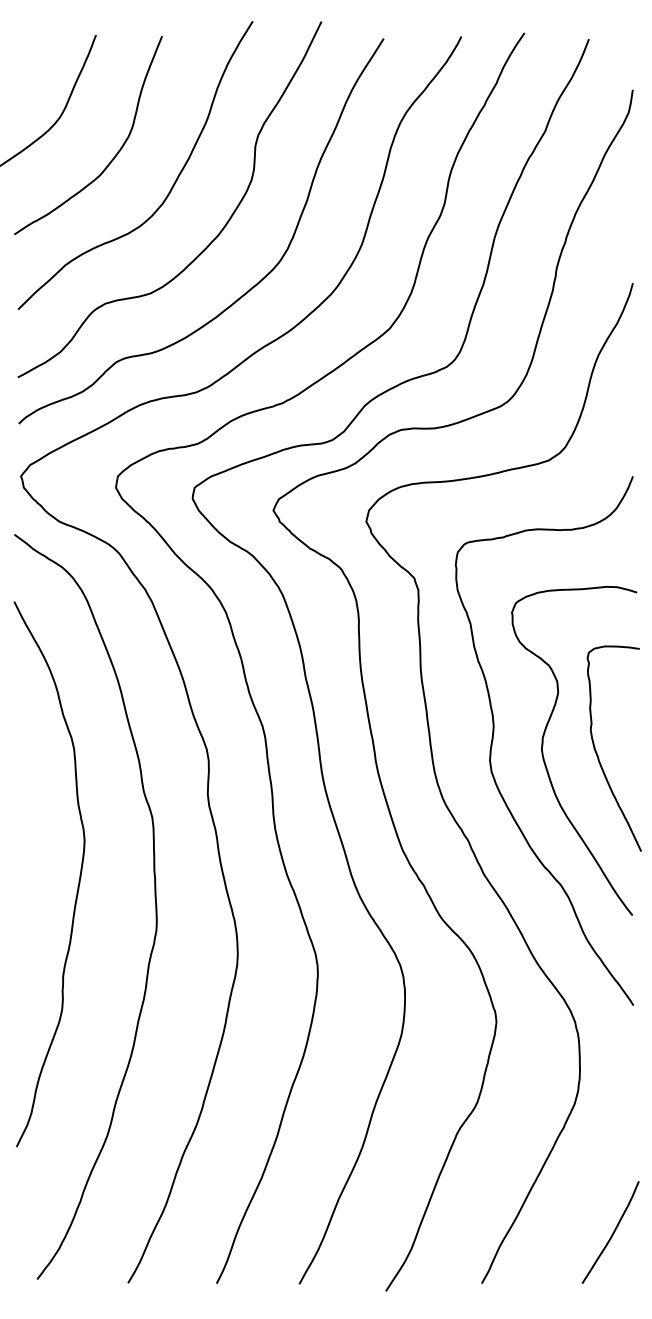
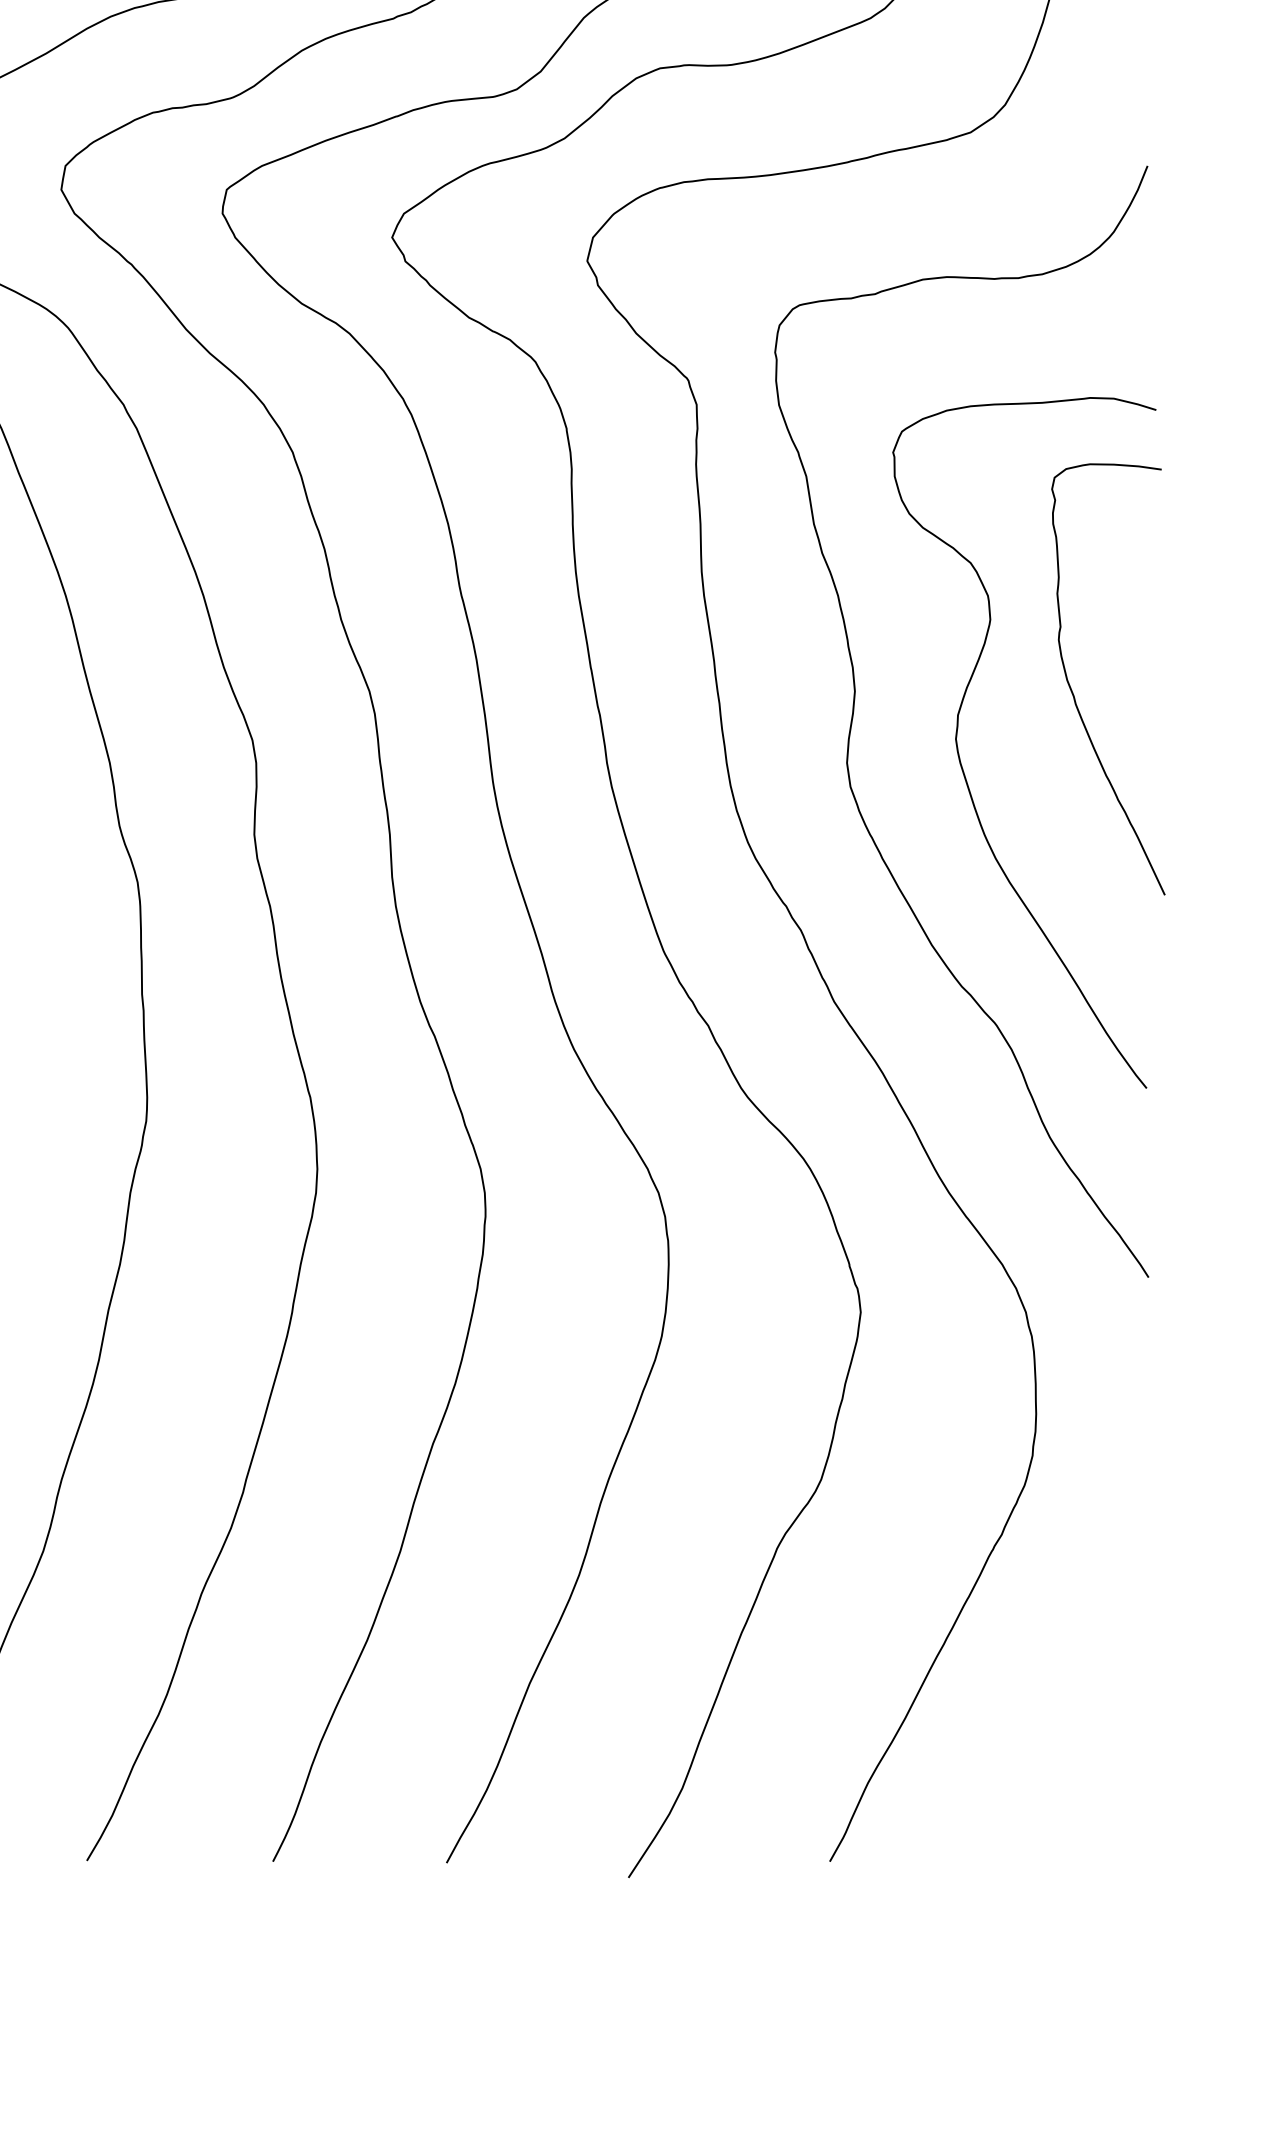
curve: (597, 752) -> (1072, 687), moved
curve: (612, 1232) -> (1104, 1754), removed

